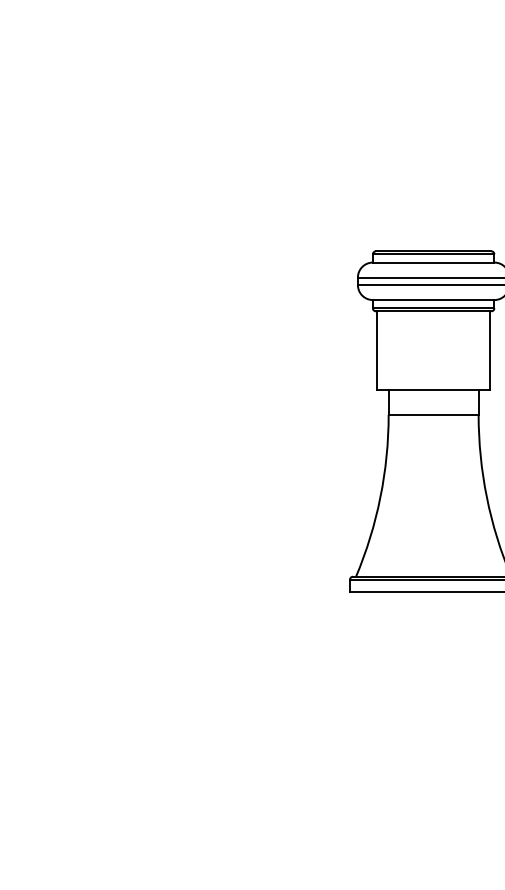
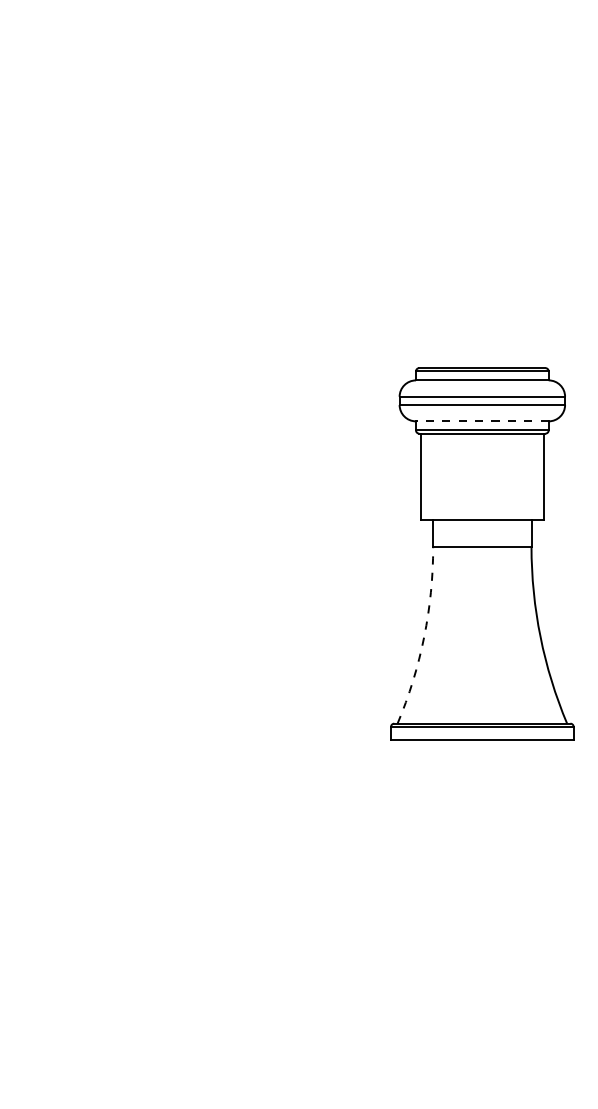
line: (432, 300) -> (481, 421), solid -> dashed
arc: (380, 496) -> (424, 636), solid -> dashed

